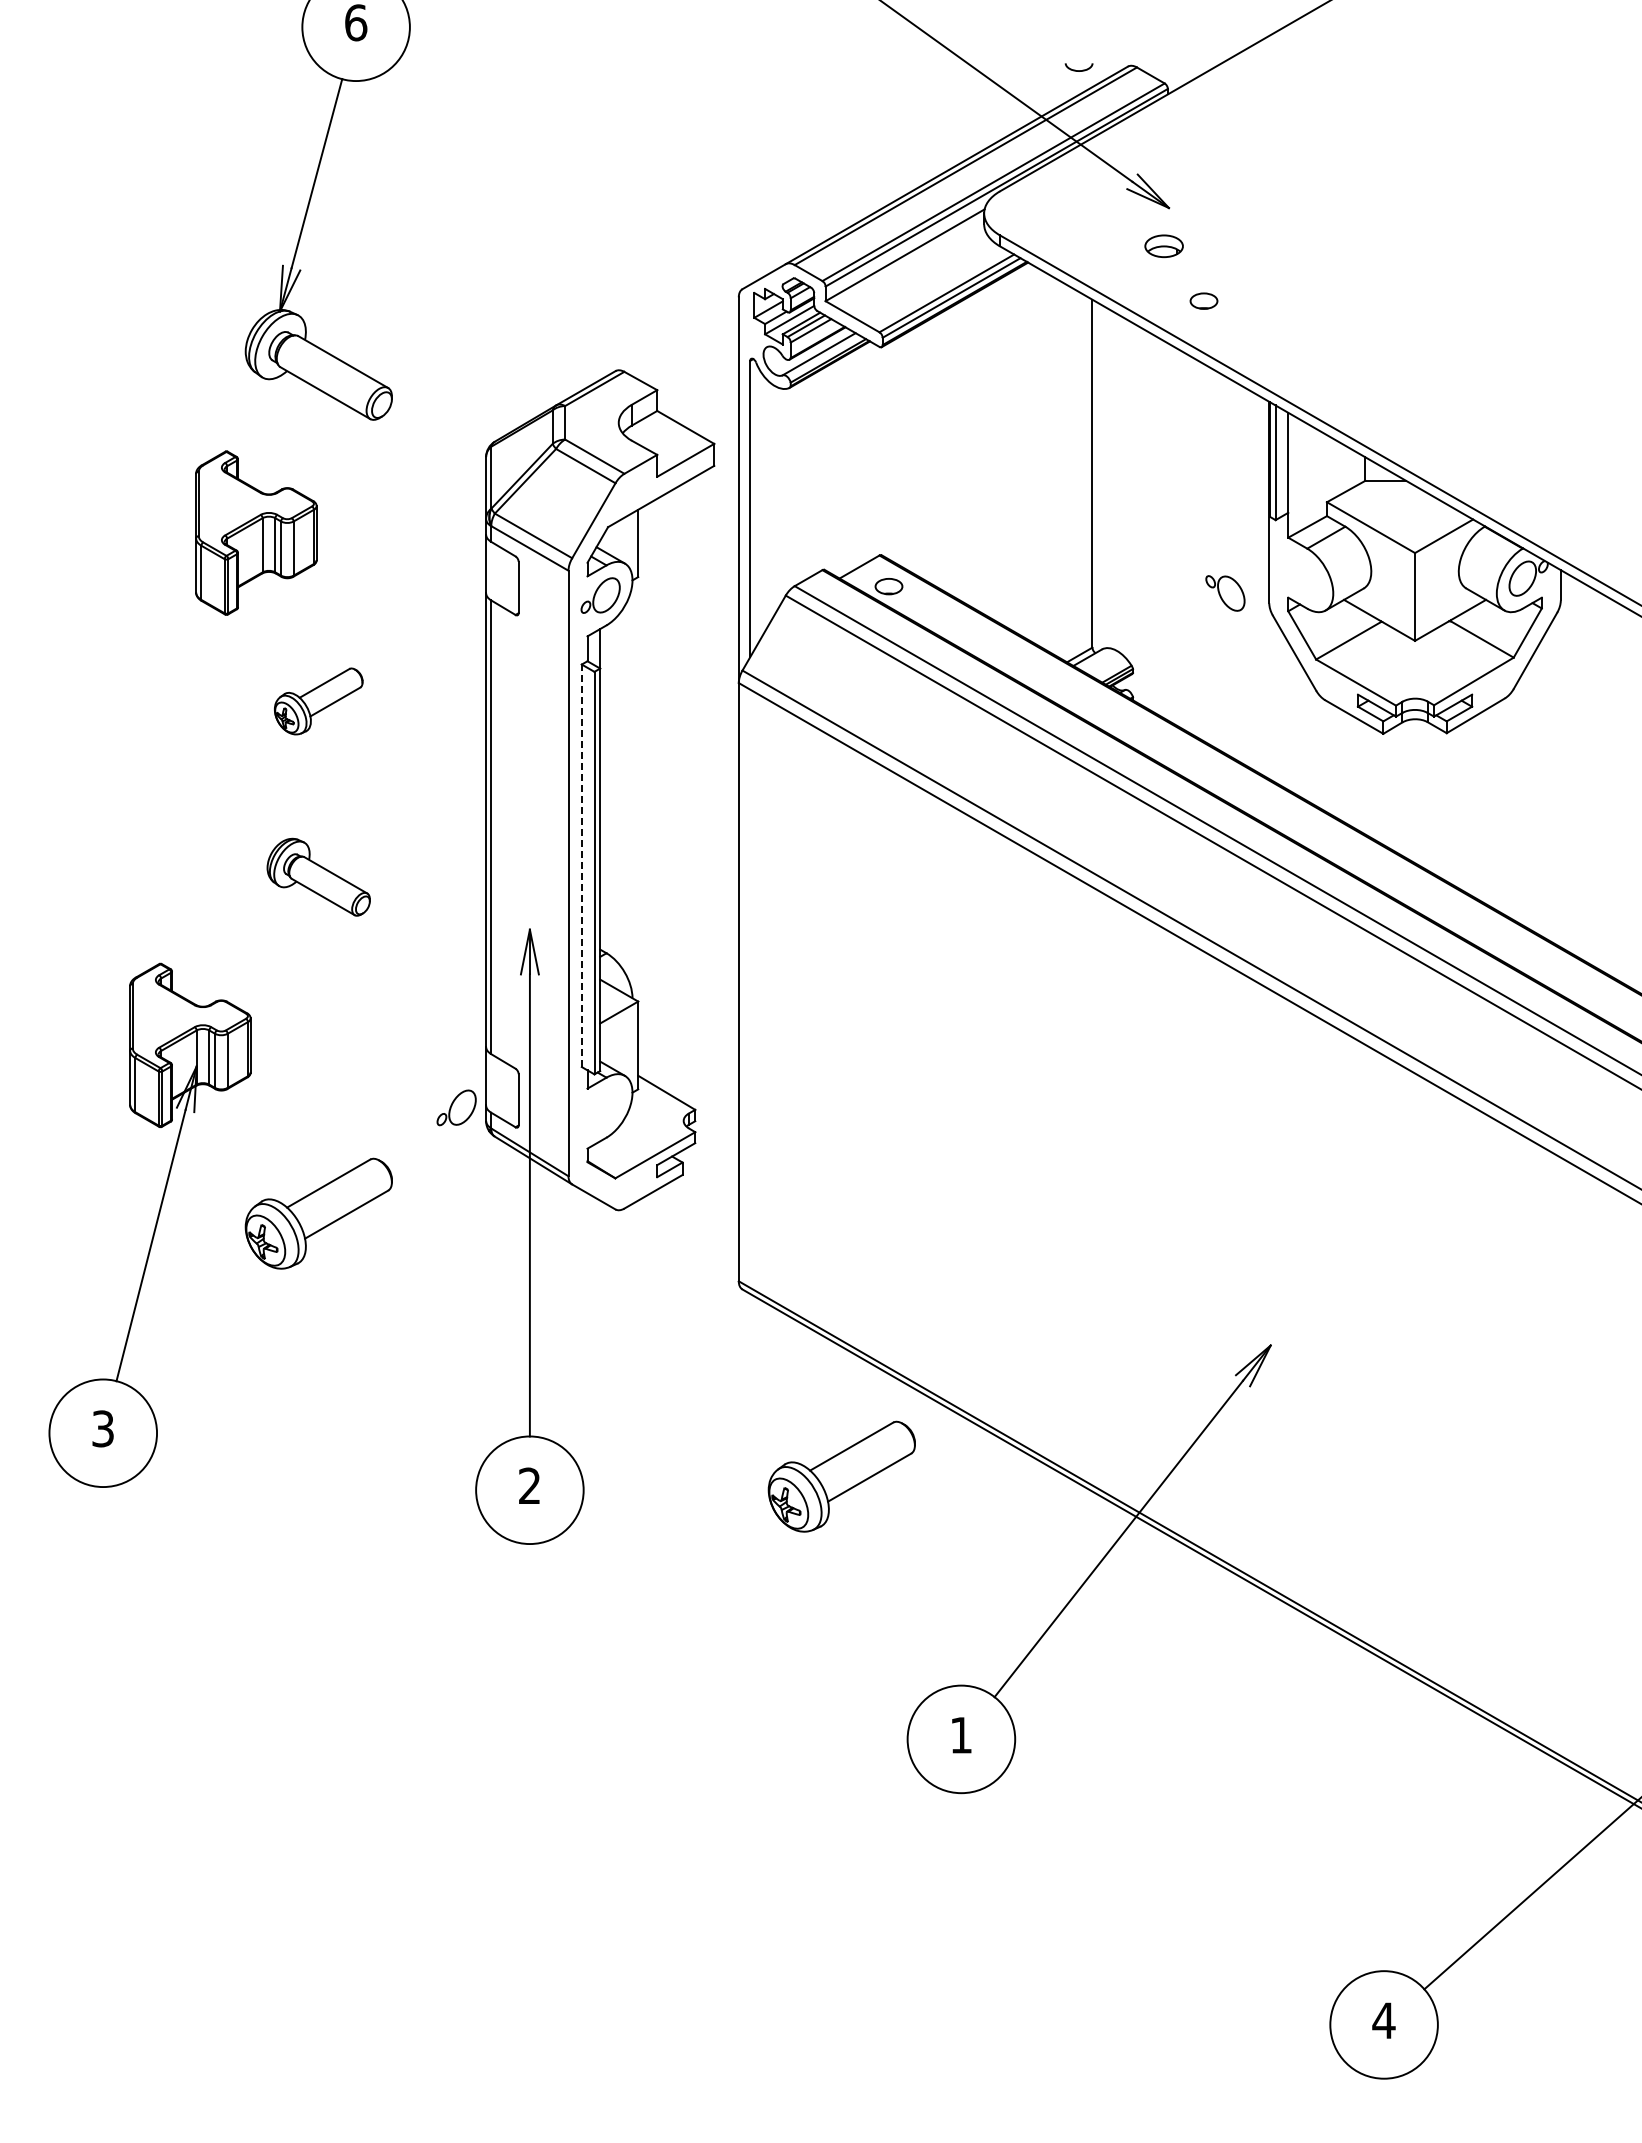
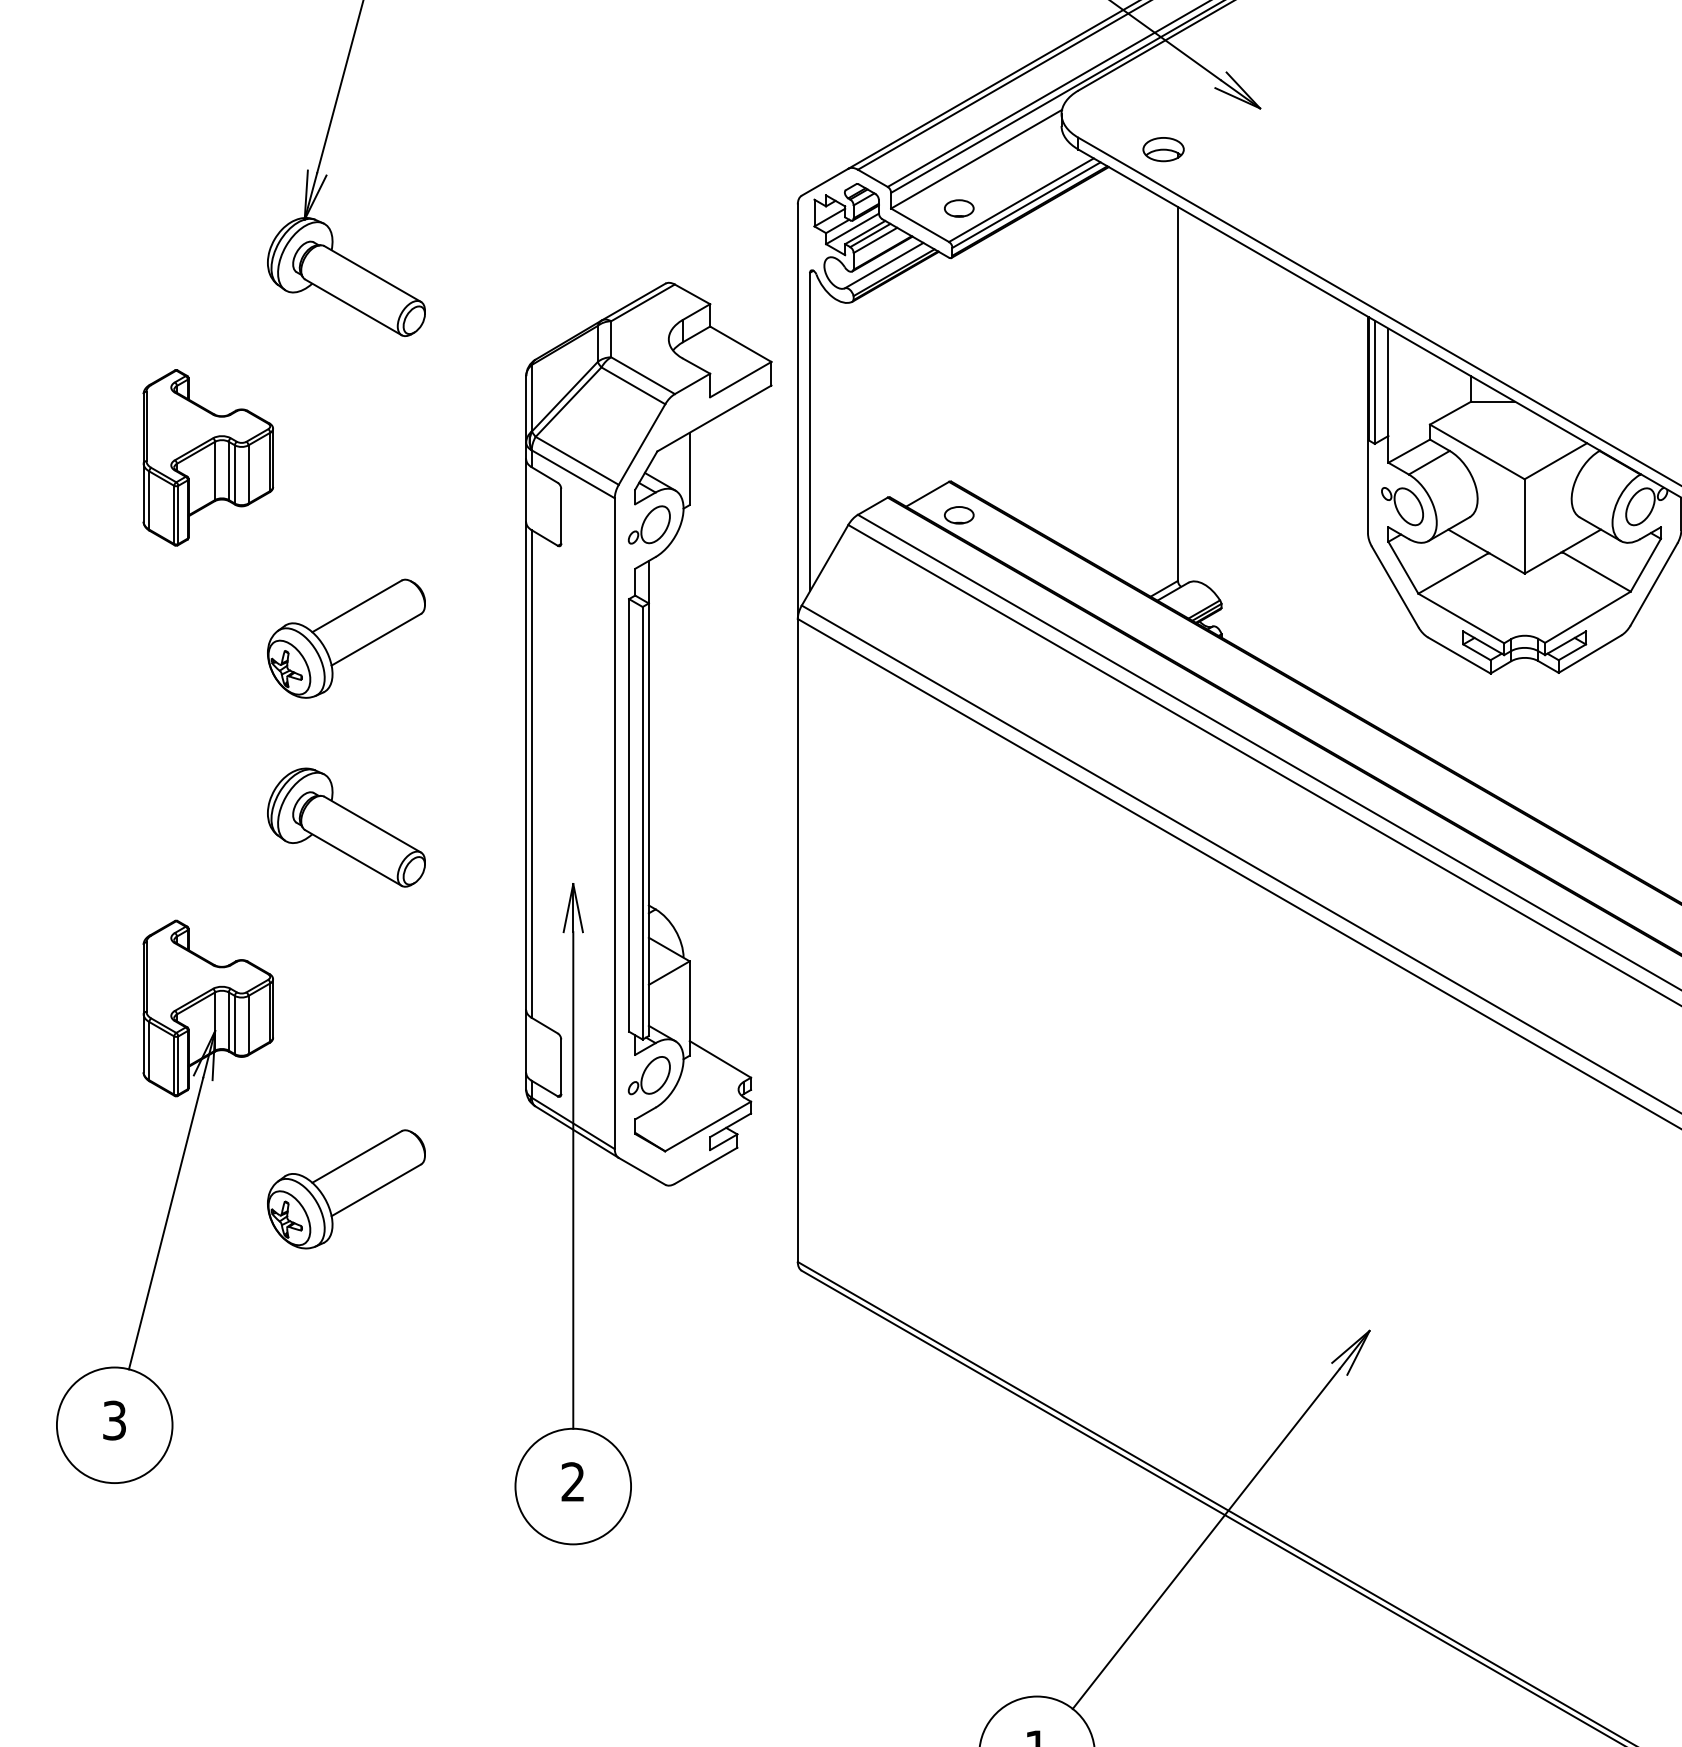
part: (1163, 246) -> (1162, 149), moved
part: (1203, 300) -> (958, 207), moved
part: (256, 532) -> (208, 457), moved
part: (1225, 593) -> (1402, 506), moved
part: (318, 701) -> (346, 638), size x1.67
line: (581, 865) -> (628, 815), dashed -> solid
part: (318, 877) -> (346, 827), size x1.43
part: (456, 1107) -> (649, 1075), moved
part: (841, 1476) -> (908, 1471), removed

